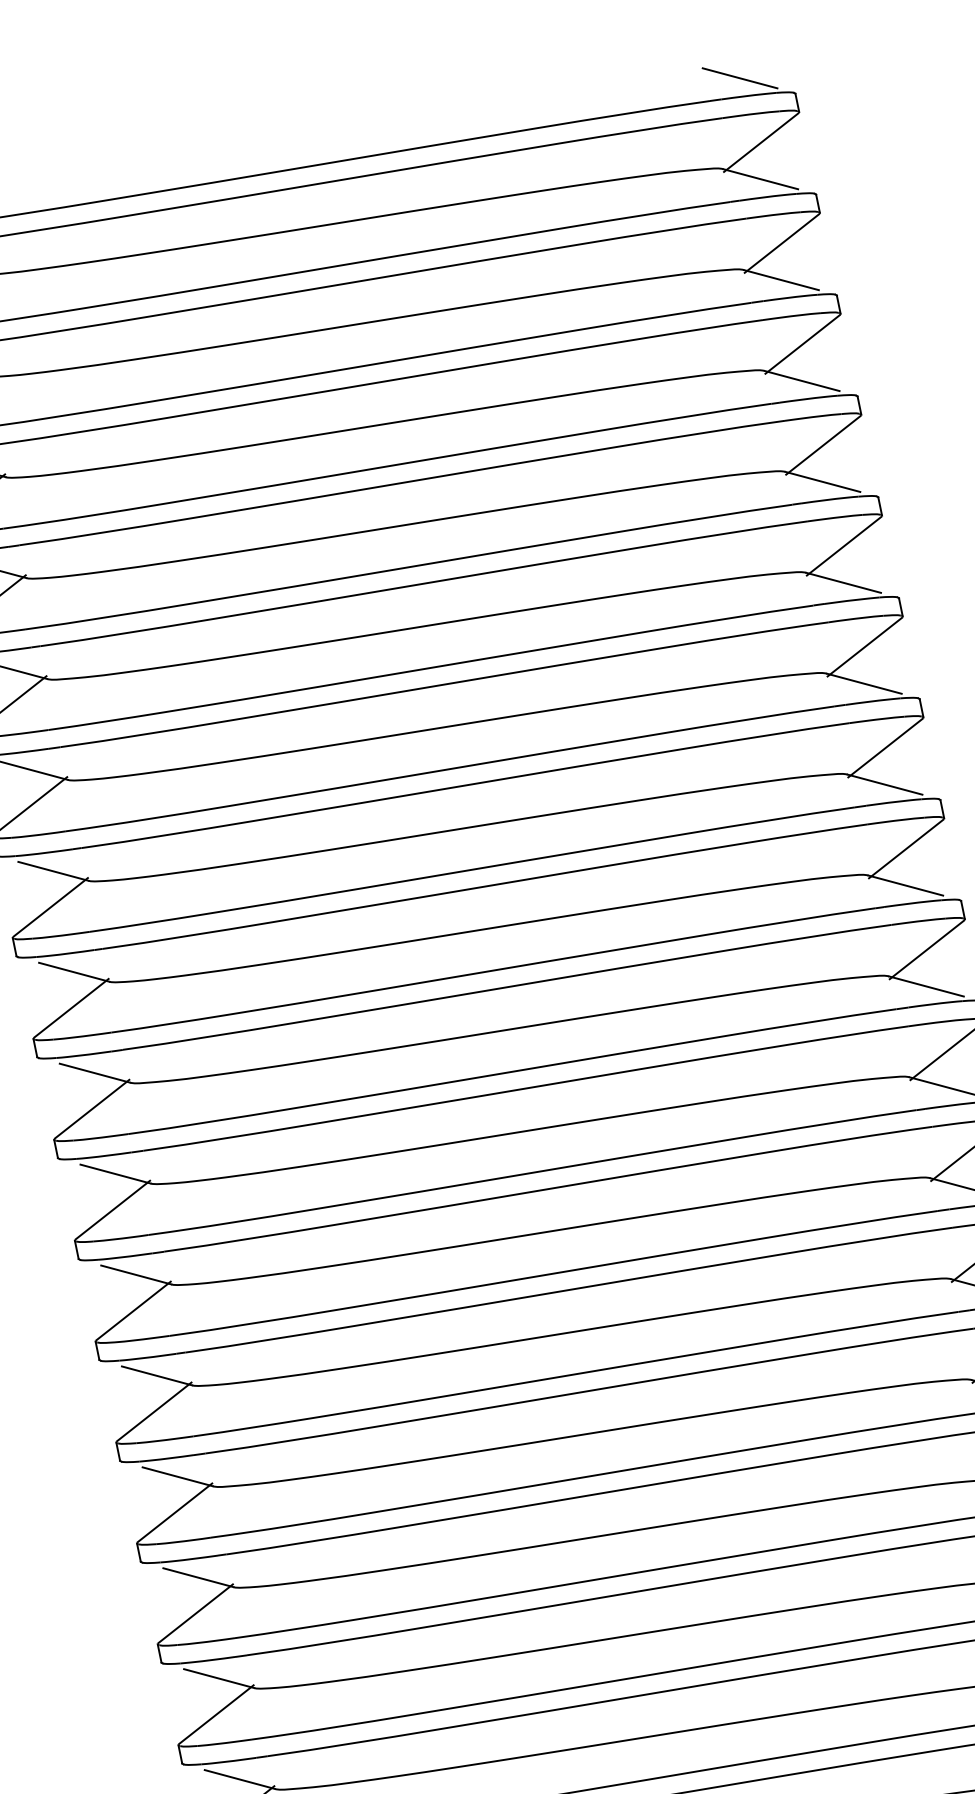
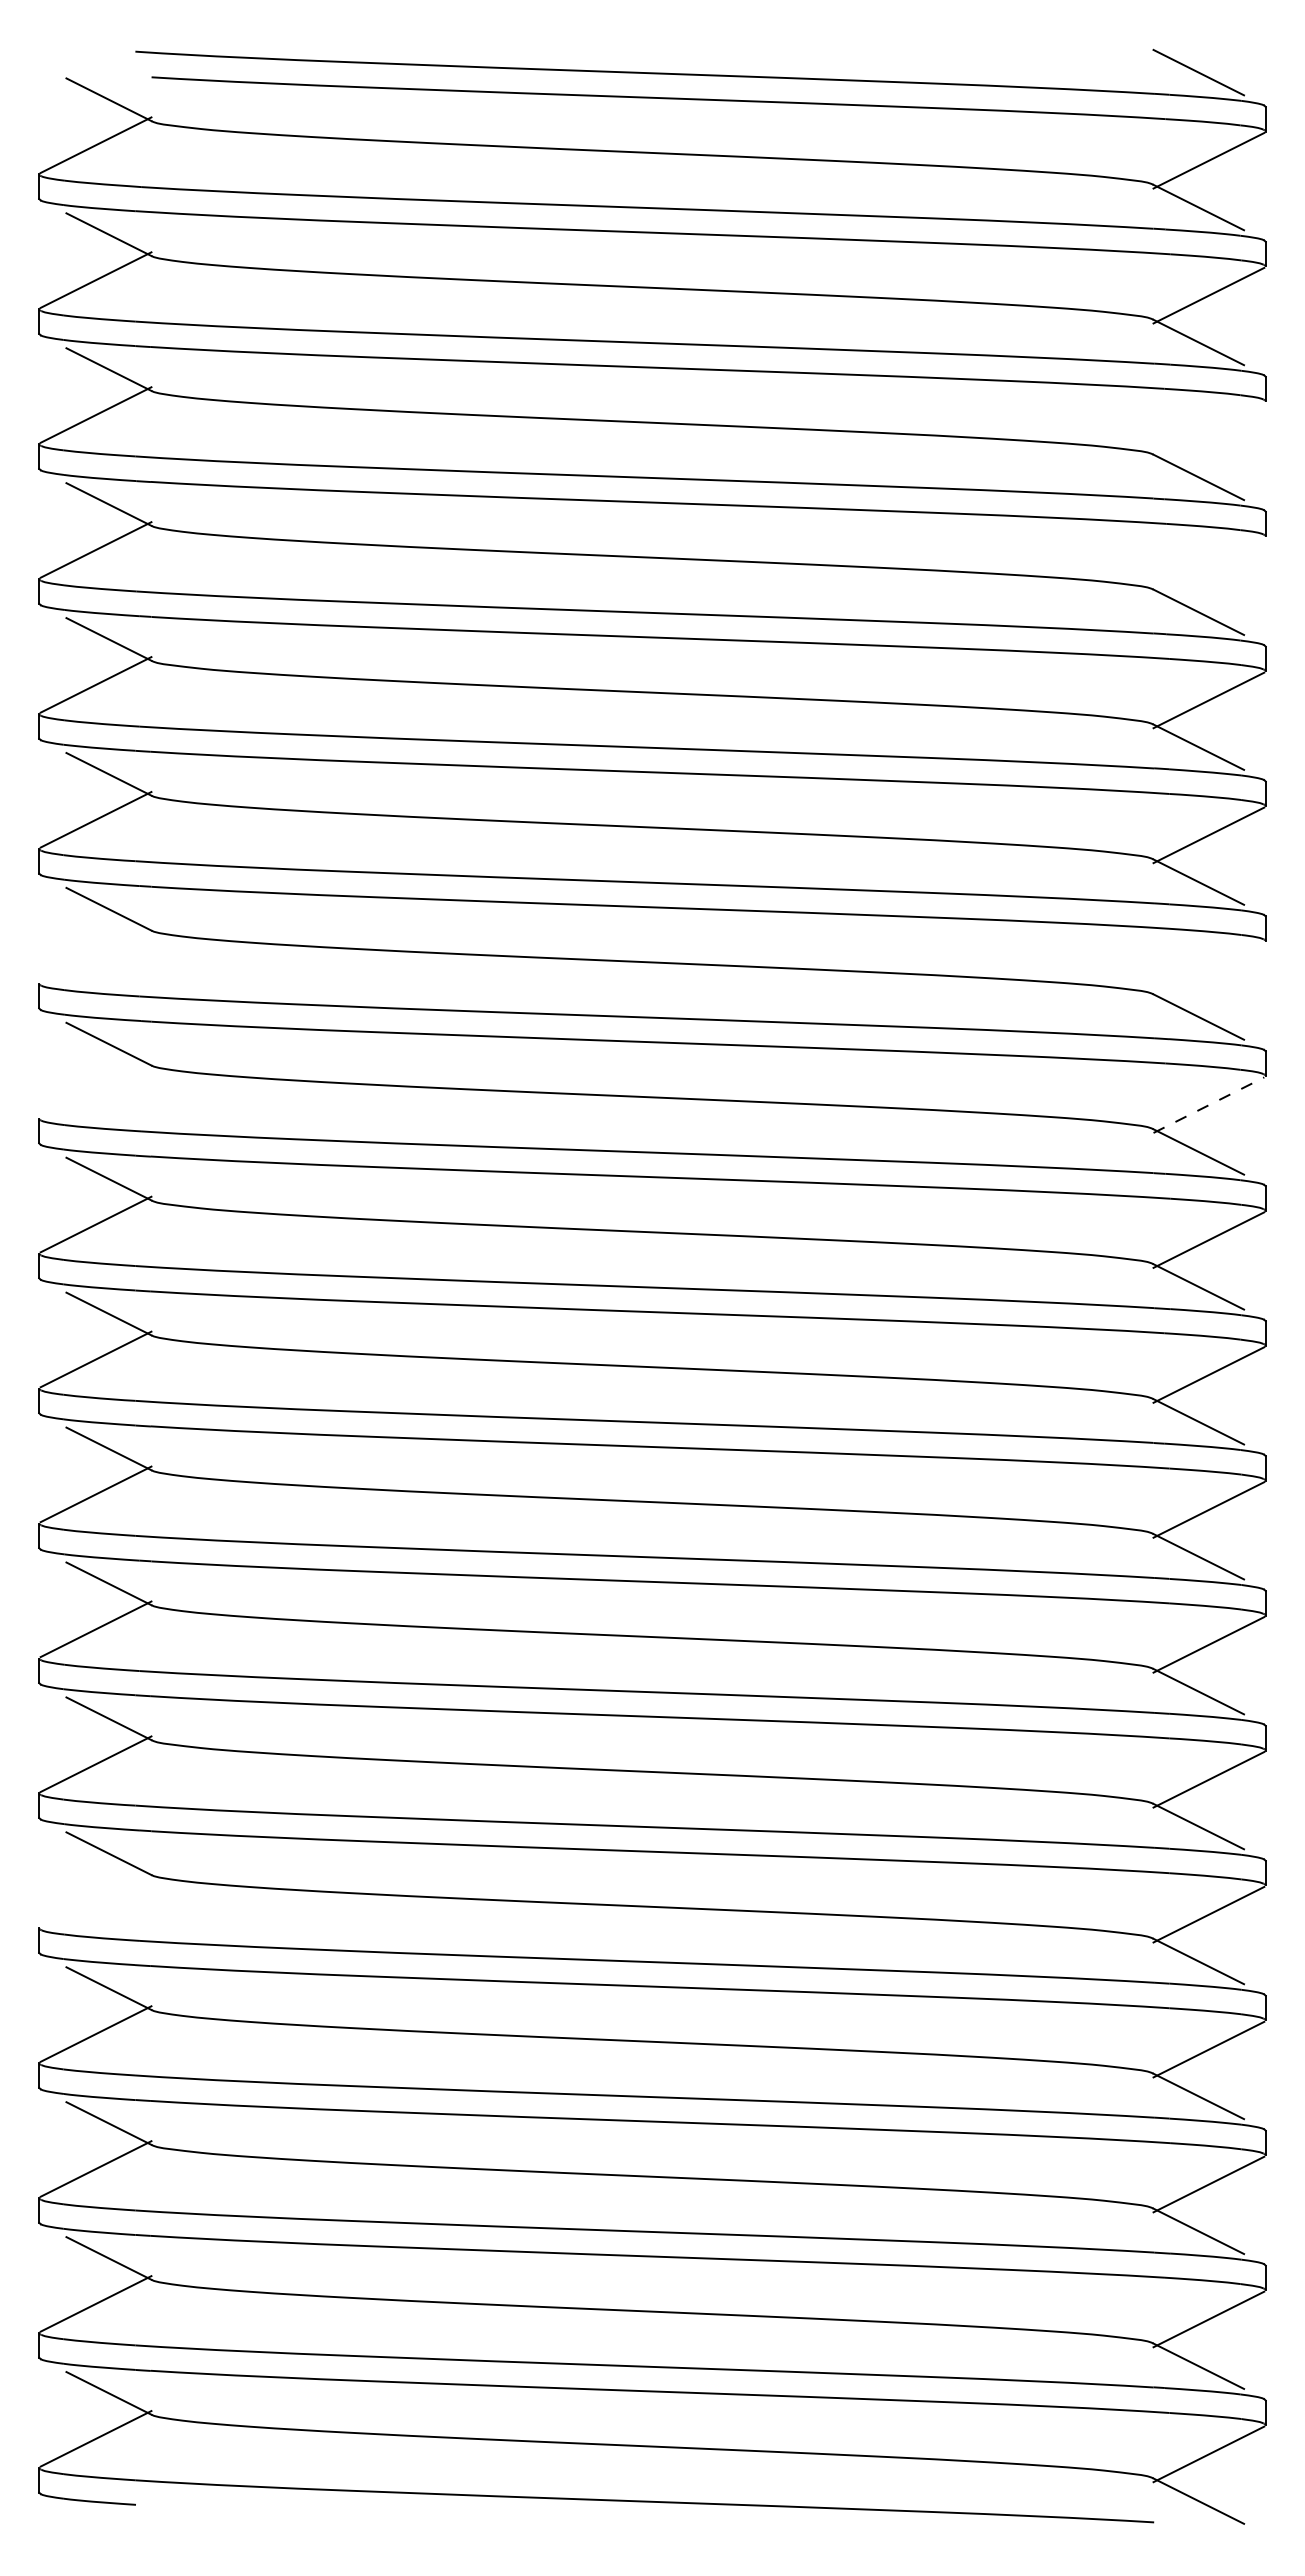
line: (802, 344) -> (1208, 430), removed
line: (823, 445) -> (1208, 565), removed
line: (885, 748) -> (1208, 970), removed
line: (905, 849) -> (1208, 1105), solid -> dashed
line: (50, 907) -> (95, 954), removed
line: (71, 1008) -> (95, 1089), removed
line: (195, 1613) -> (95, 1898), removed

